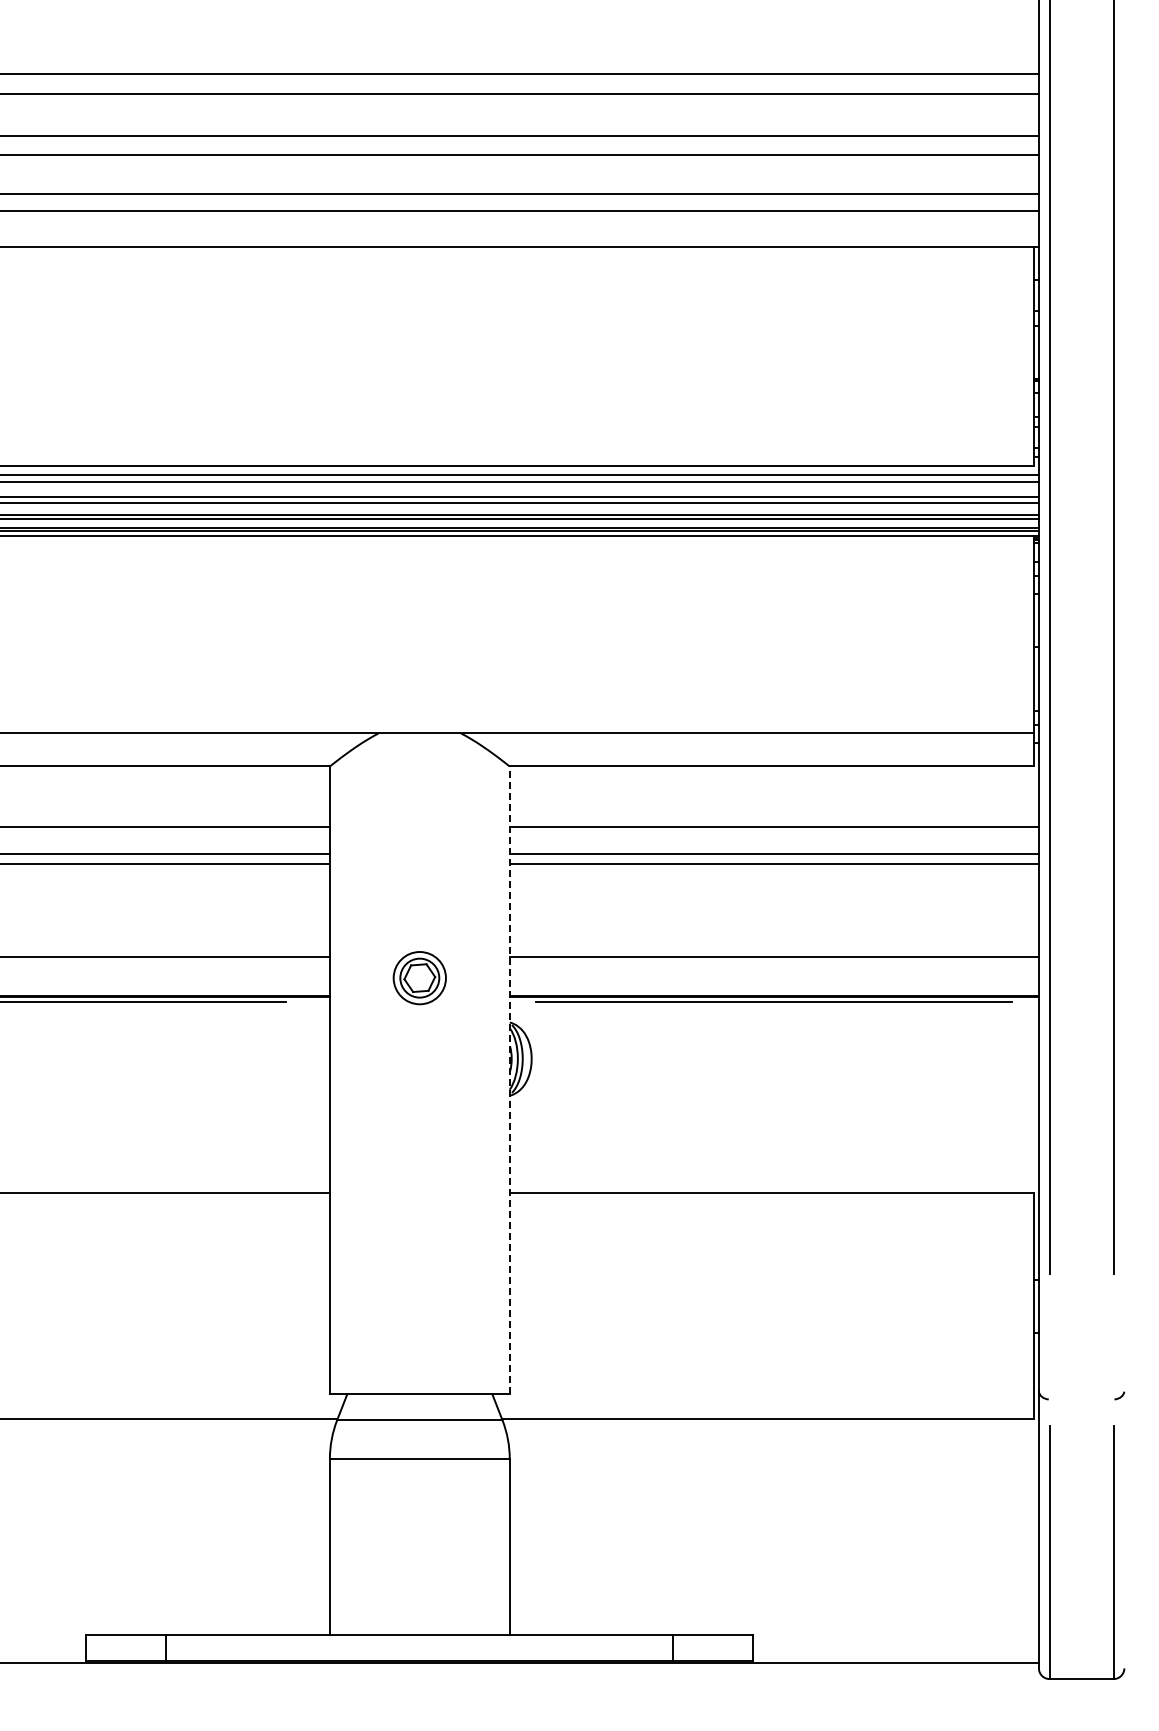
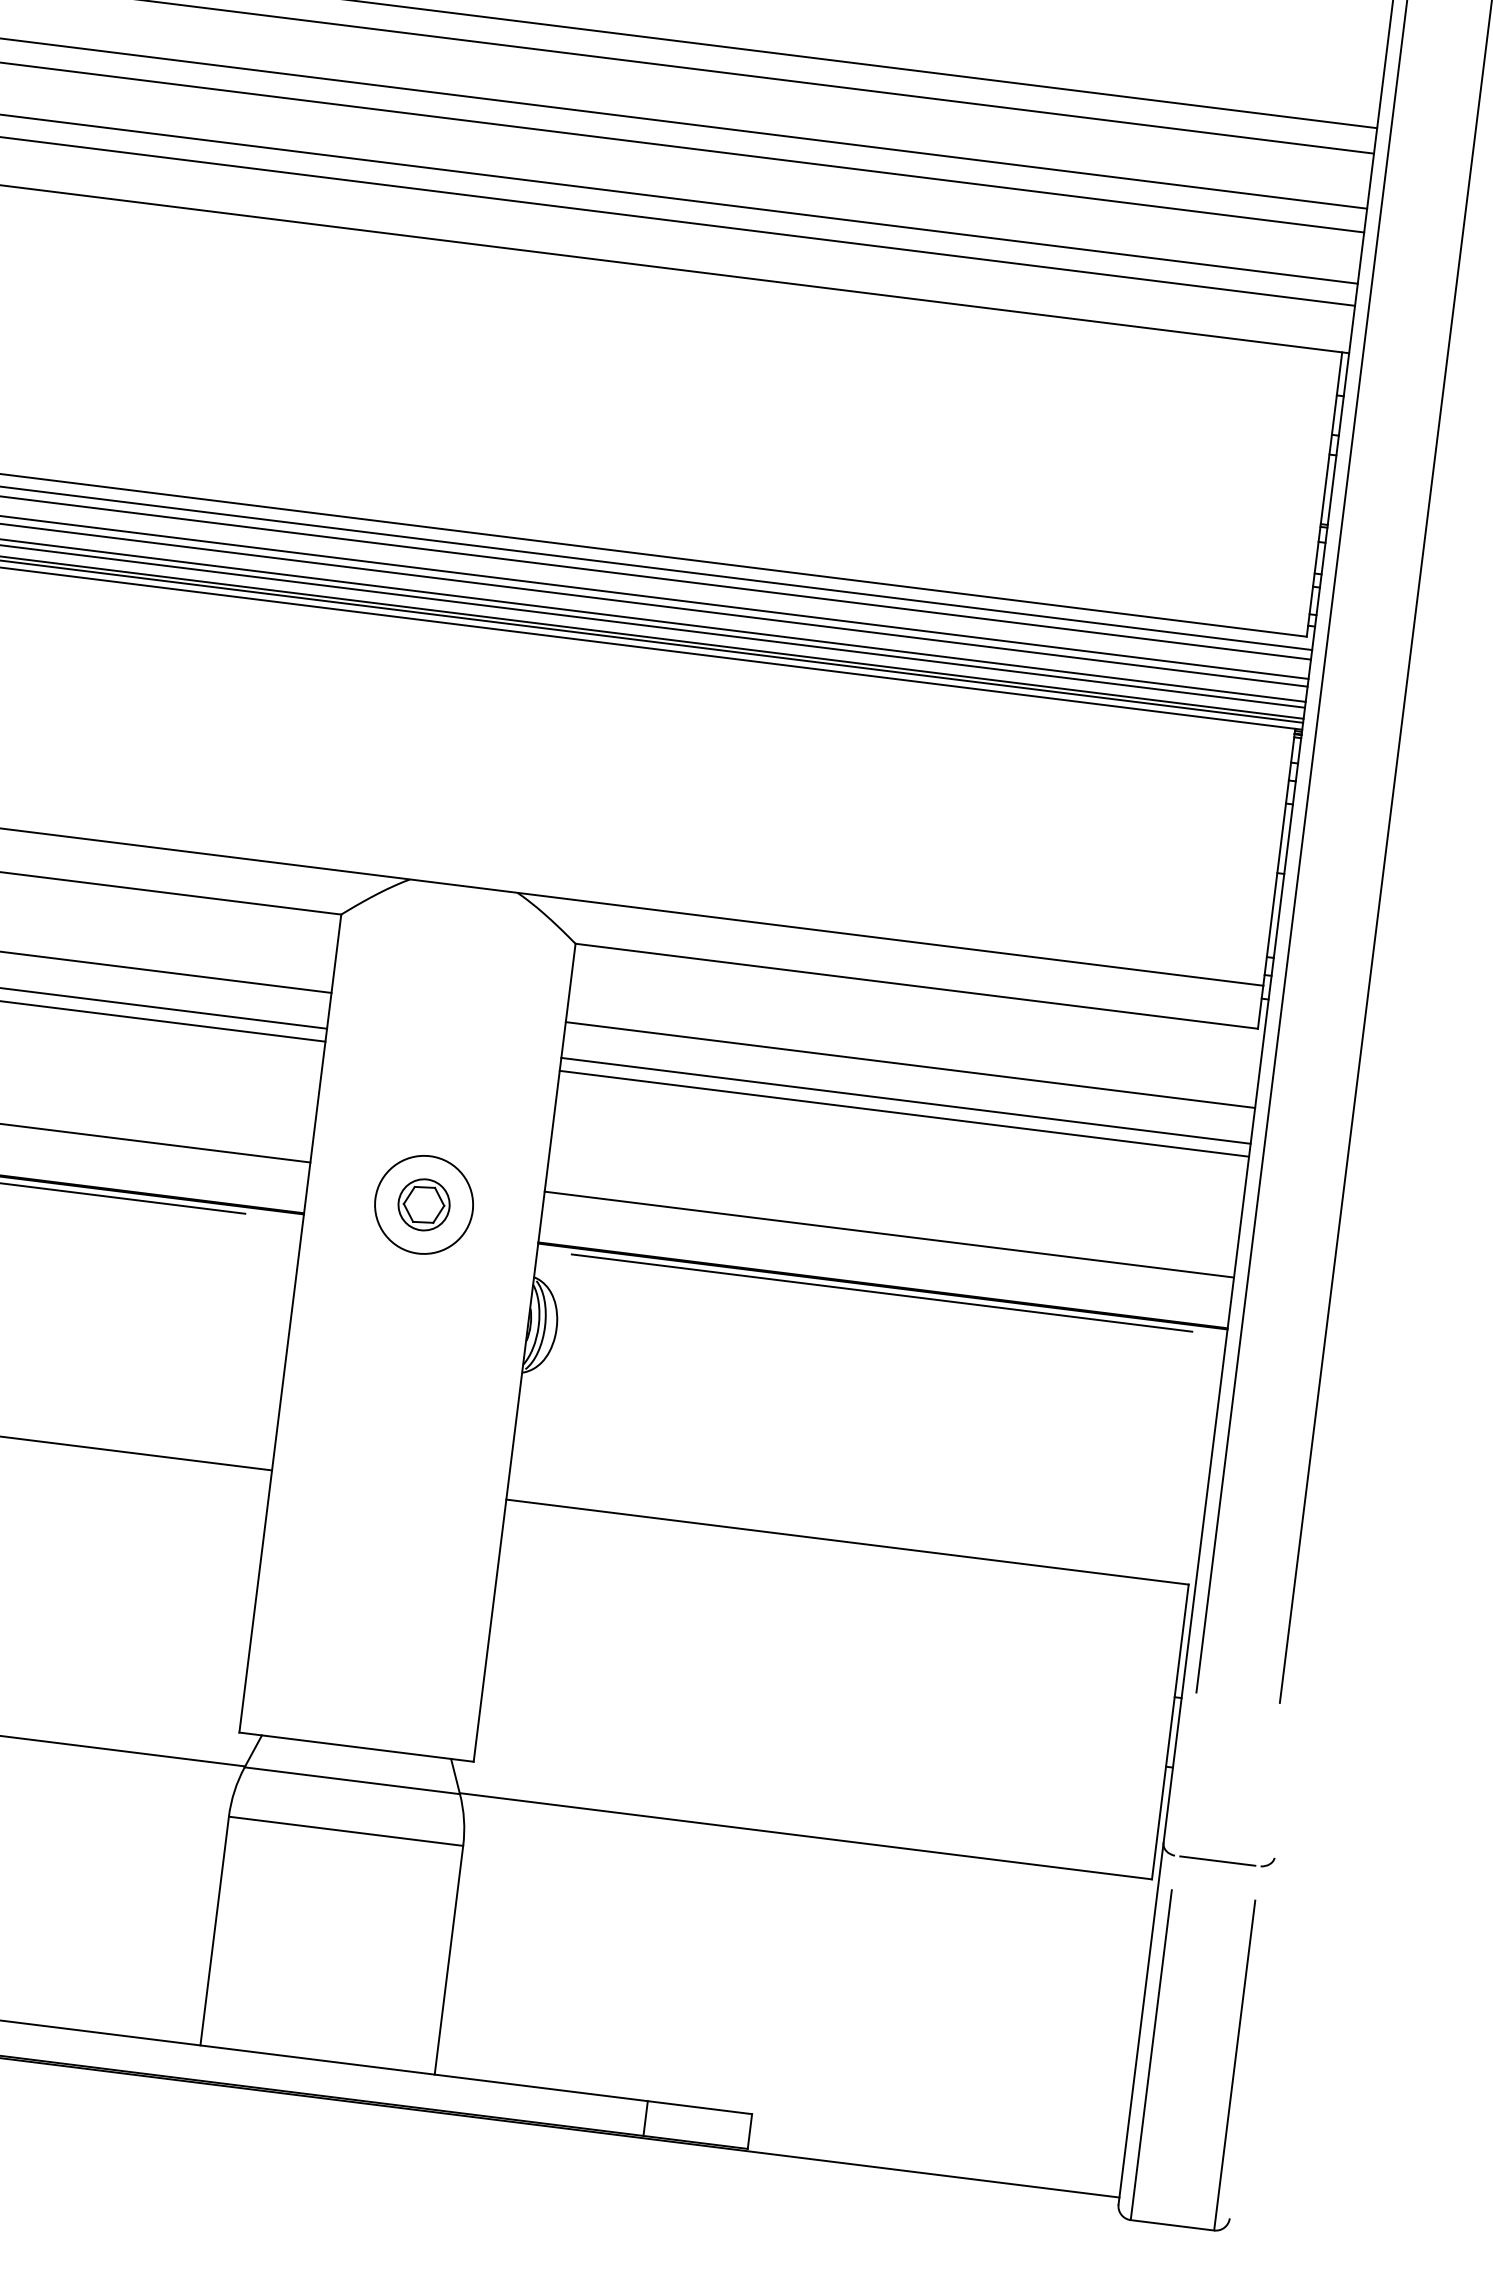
circle: (419, 977) -> (423, 1203), size x1.43
line: (509, 1080) -> (524, 1352), dashed -> solid
line: (1081, 1399) -> (1217, 1861), added

